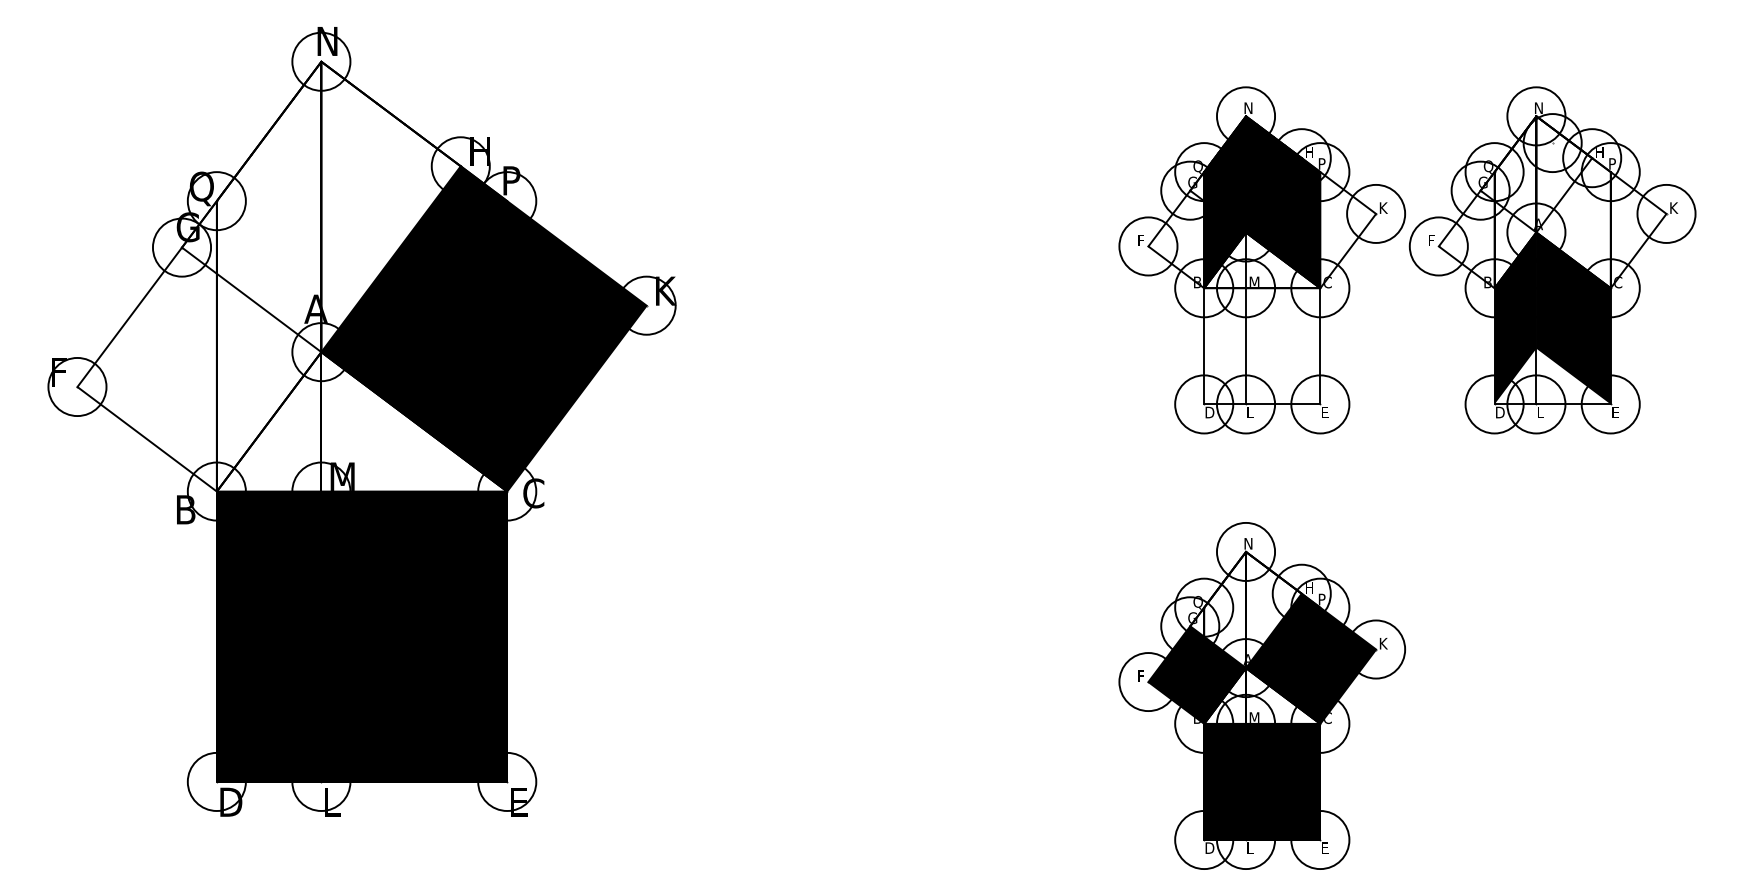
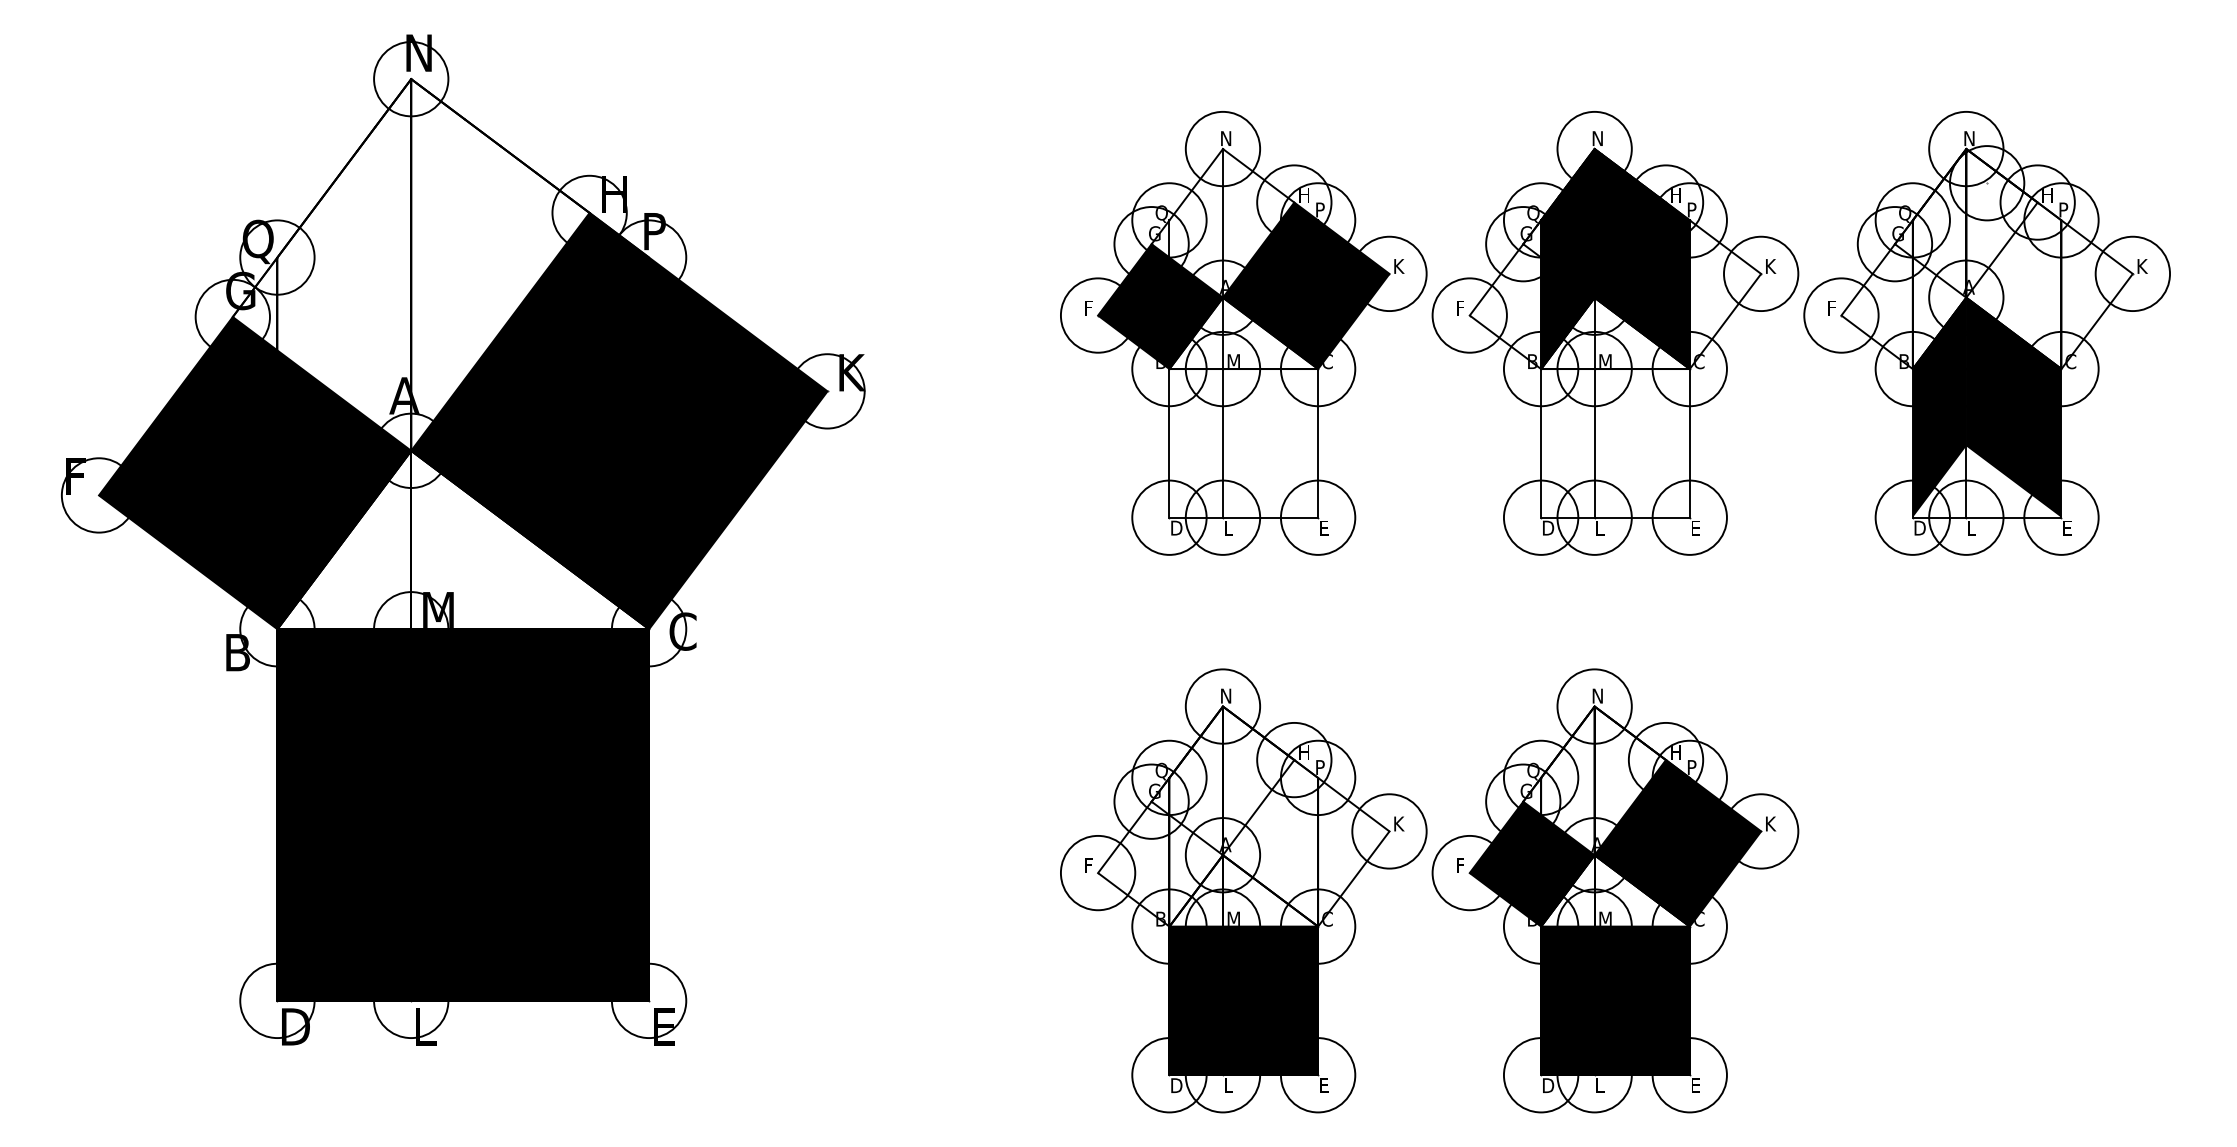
part: (971, 260) -> (1243, 333), added
fill: (199, 369) -> (255, 473), added
part: (971, 695) -> (1243, 890), added

